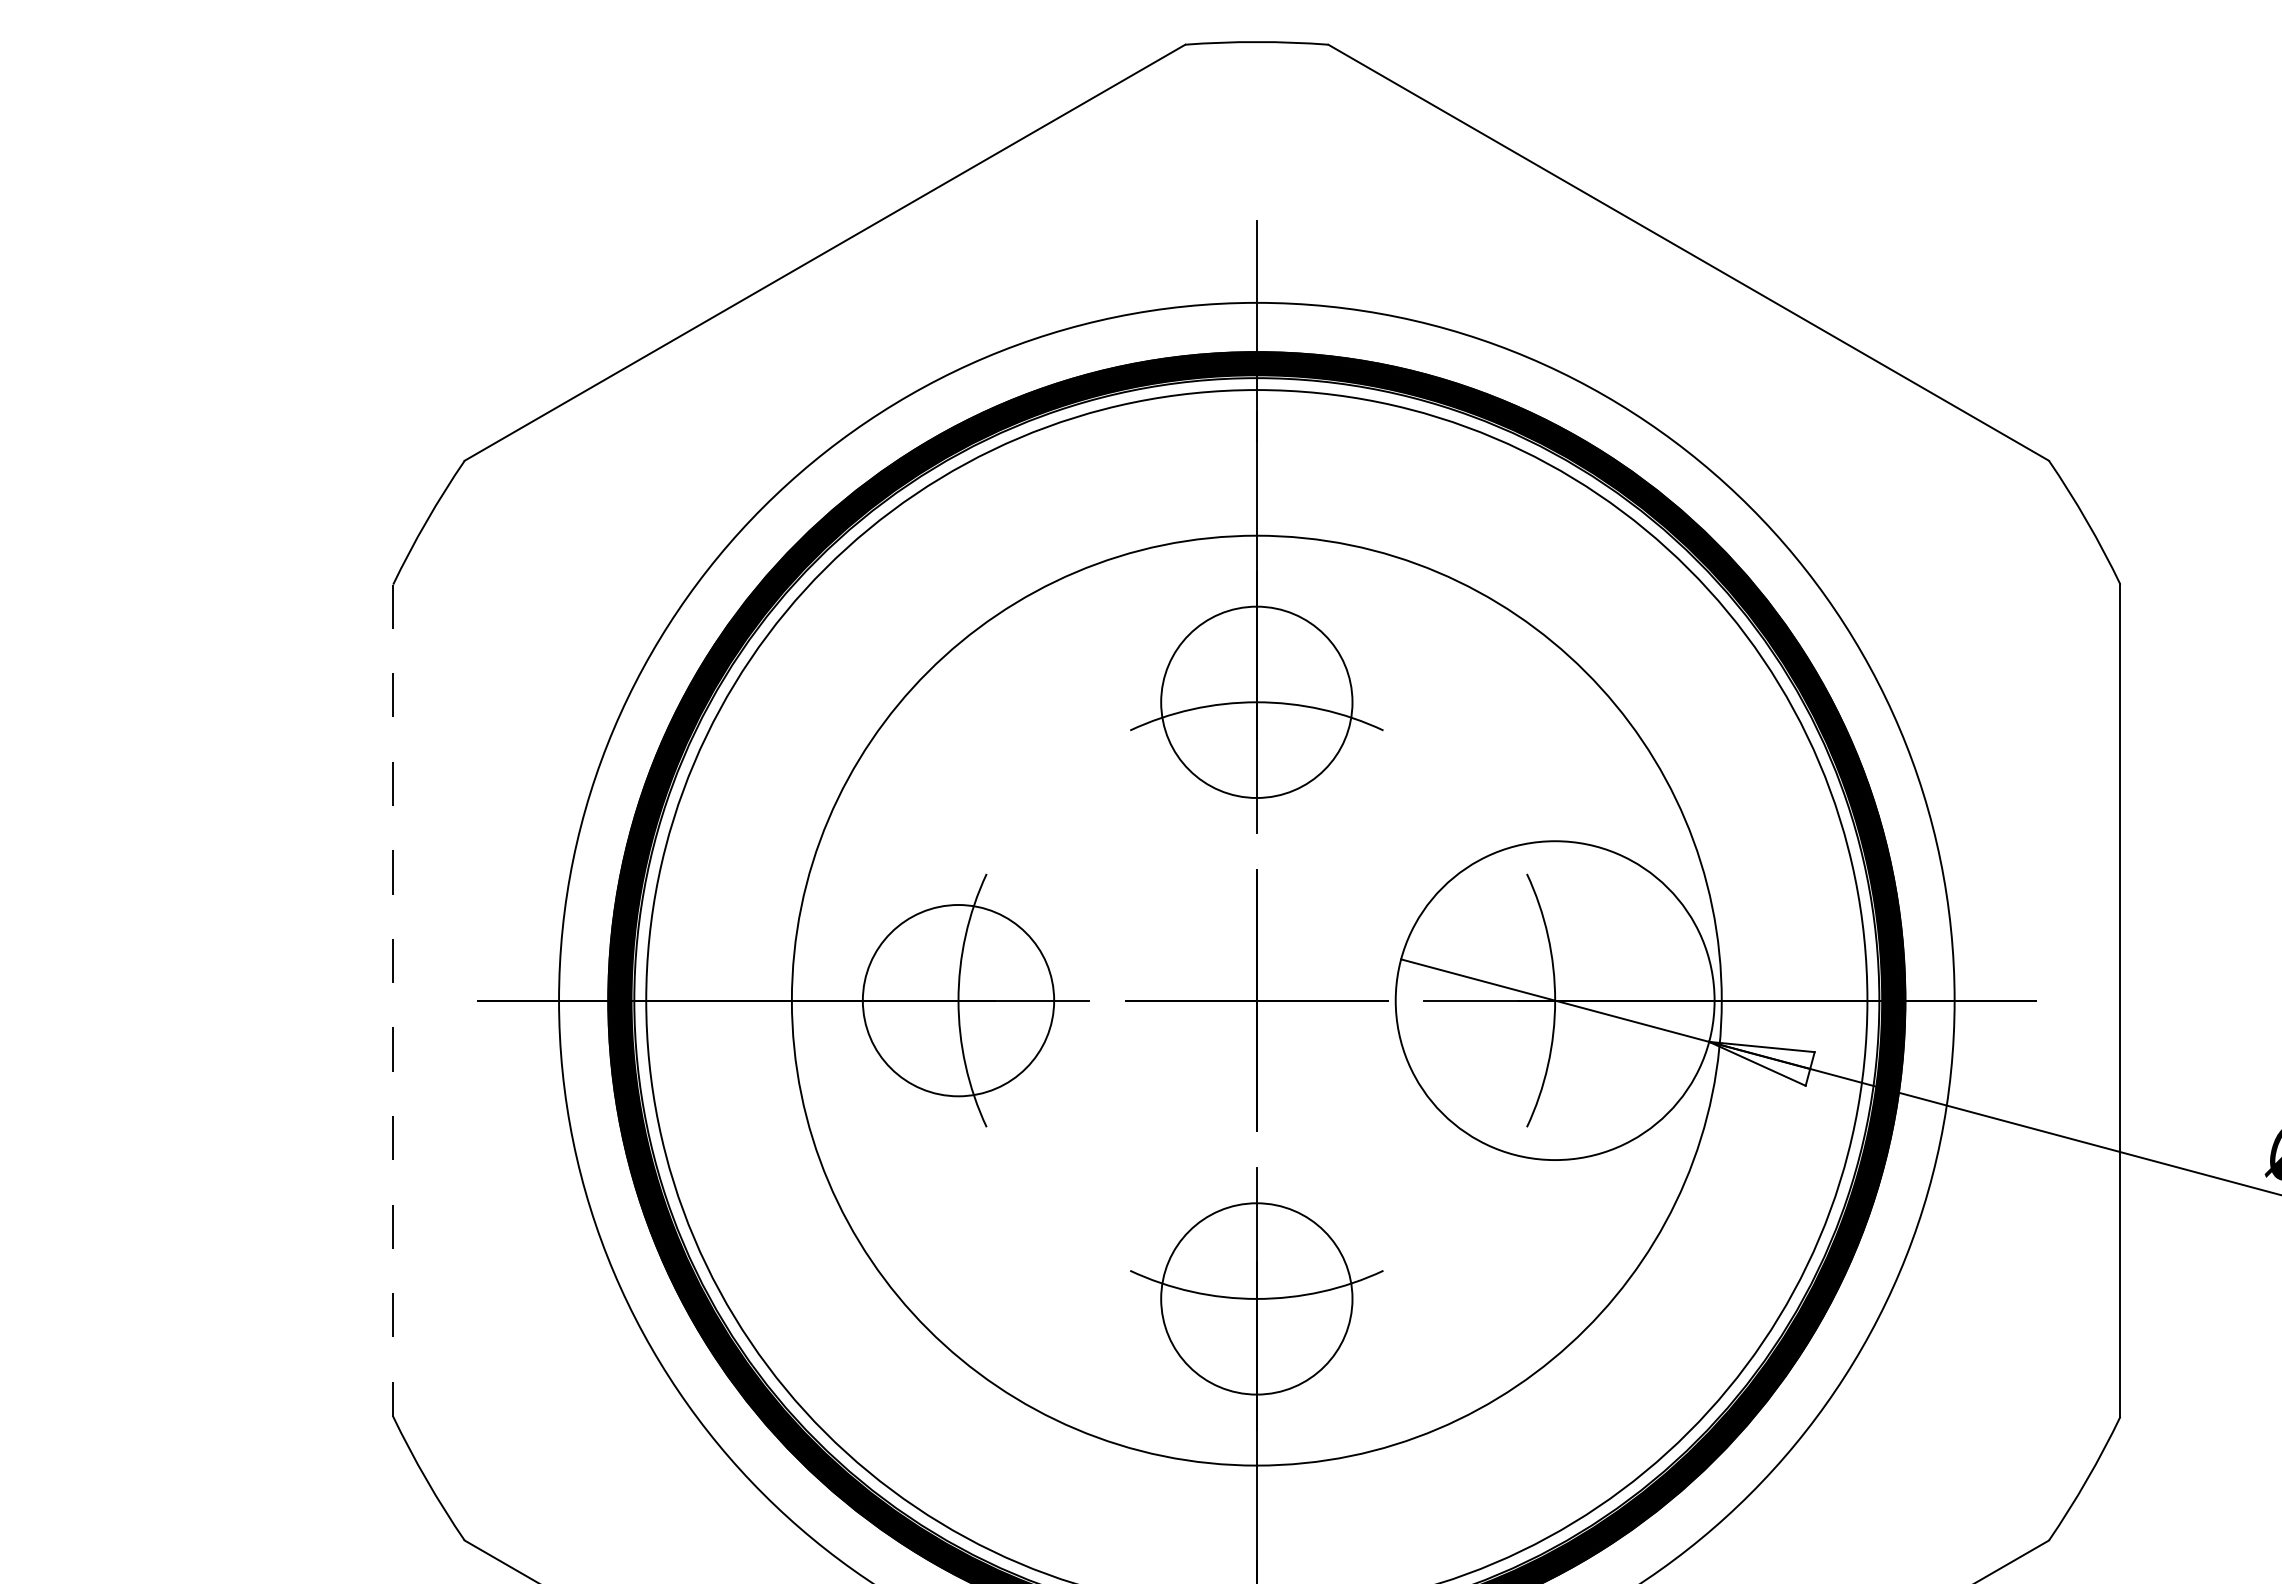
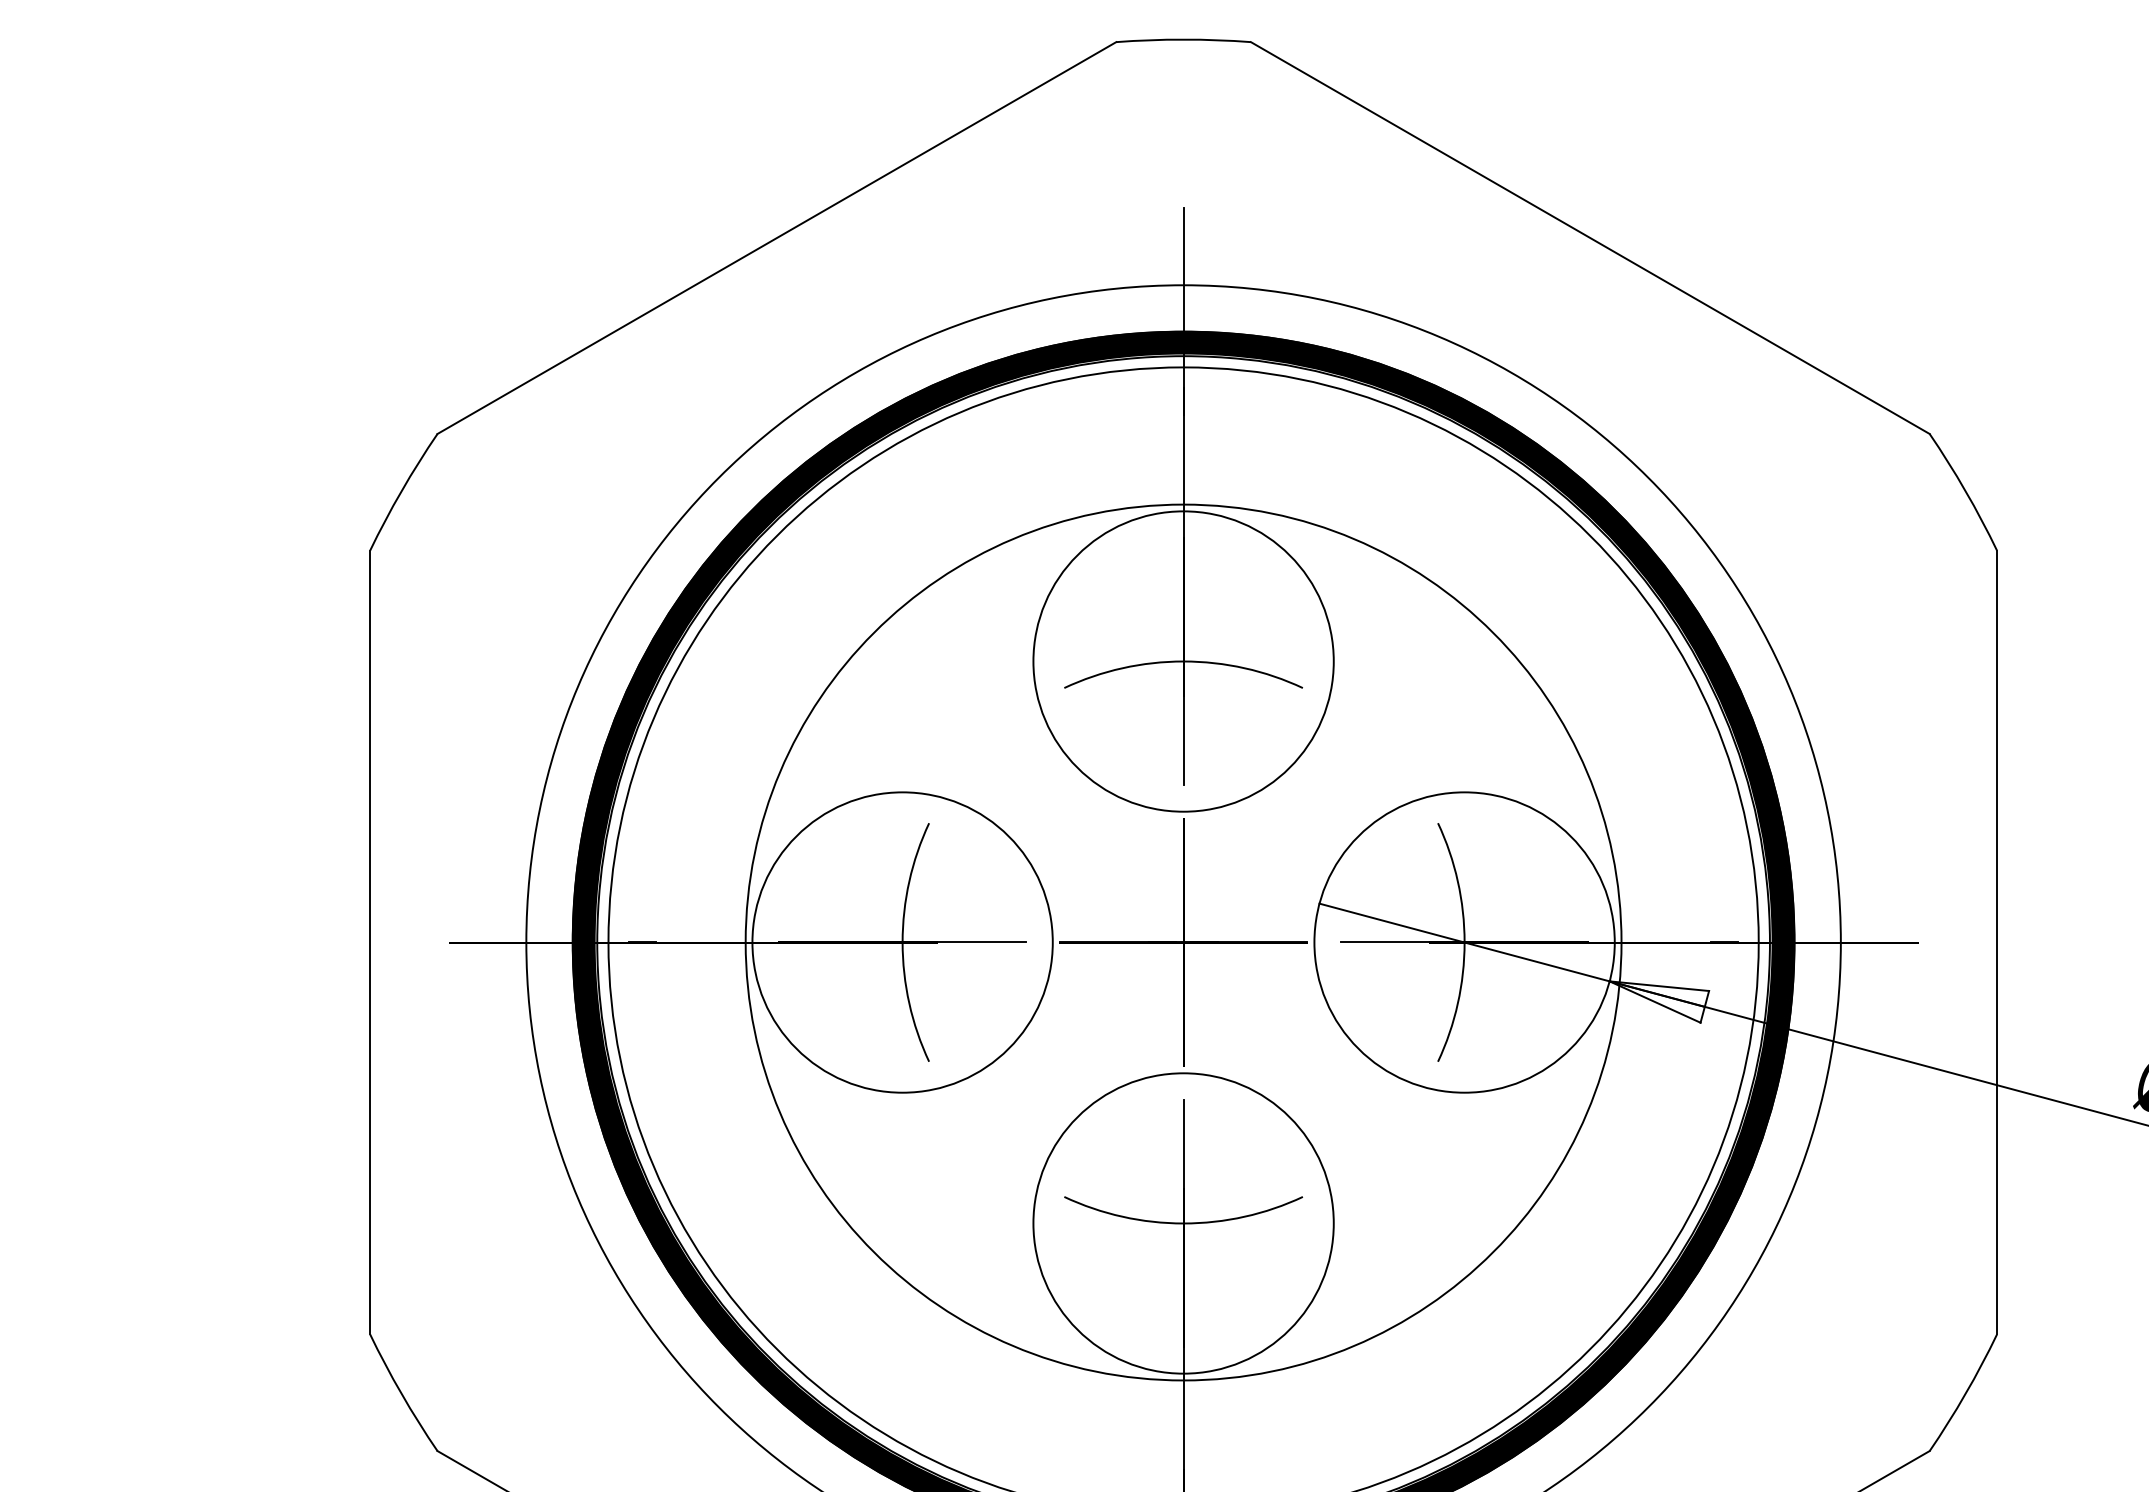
circle: (1256, 701) -> (1183, 660), size x1.67
circle: (958, 1000) -> (902, 942), size x1.67
line: (393, 1001) -> (370, 943), dashed -> solid
circle: (1256, 1298) -> (1183, 1223), size x1.67

